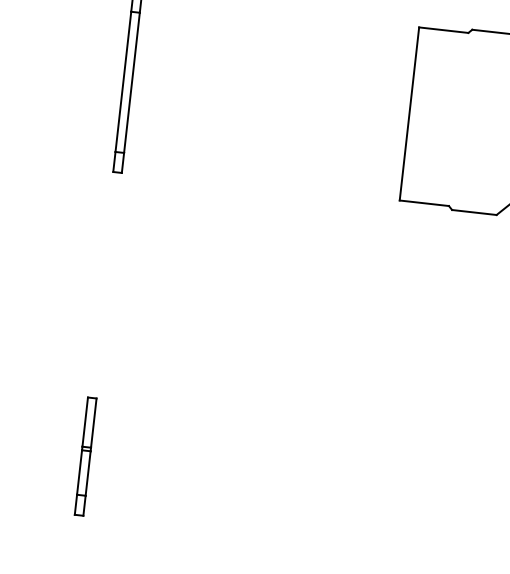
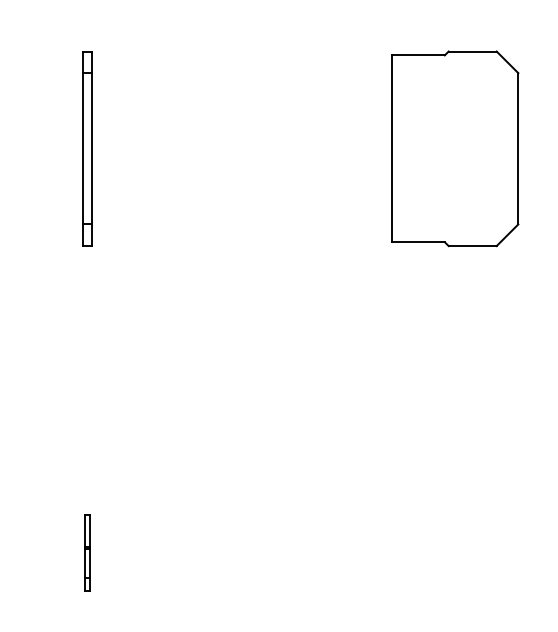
part: (85, 456) -> (87, 552), size x0.6

